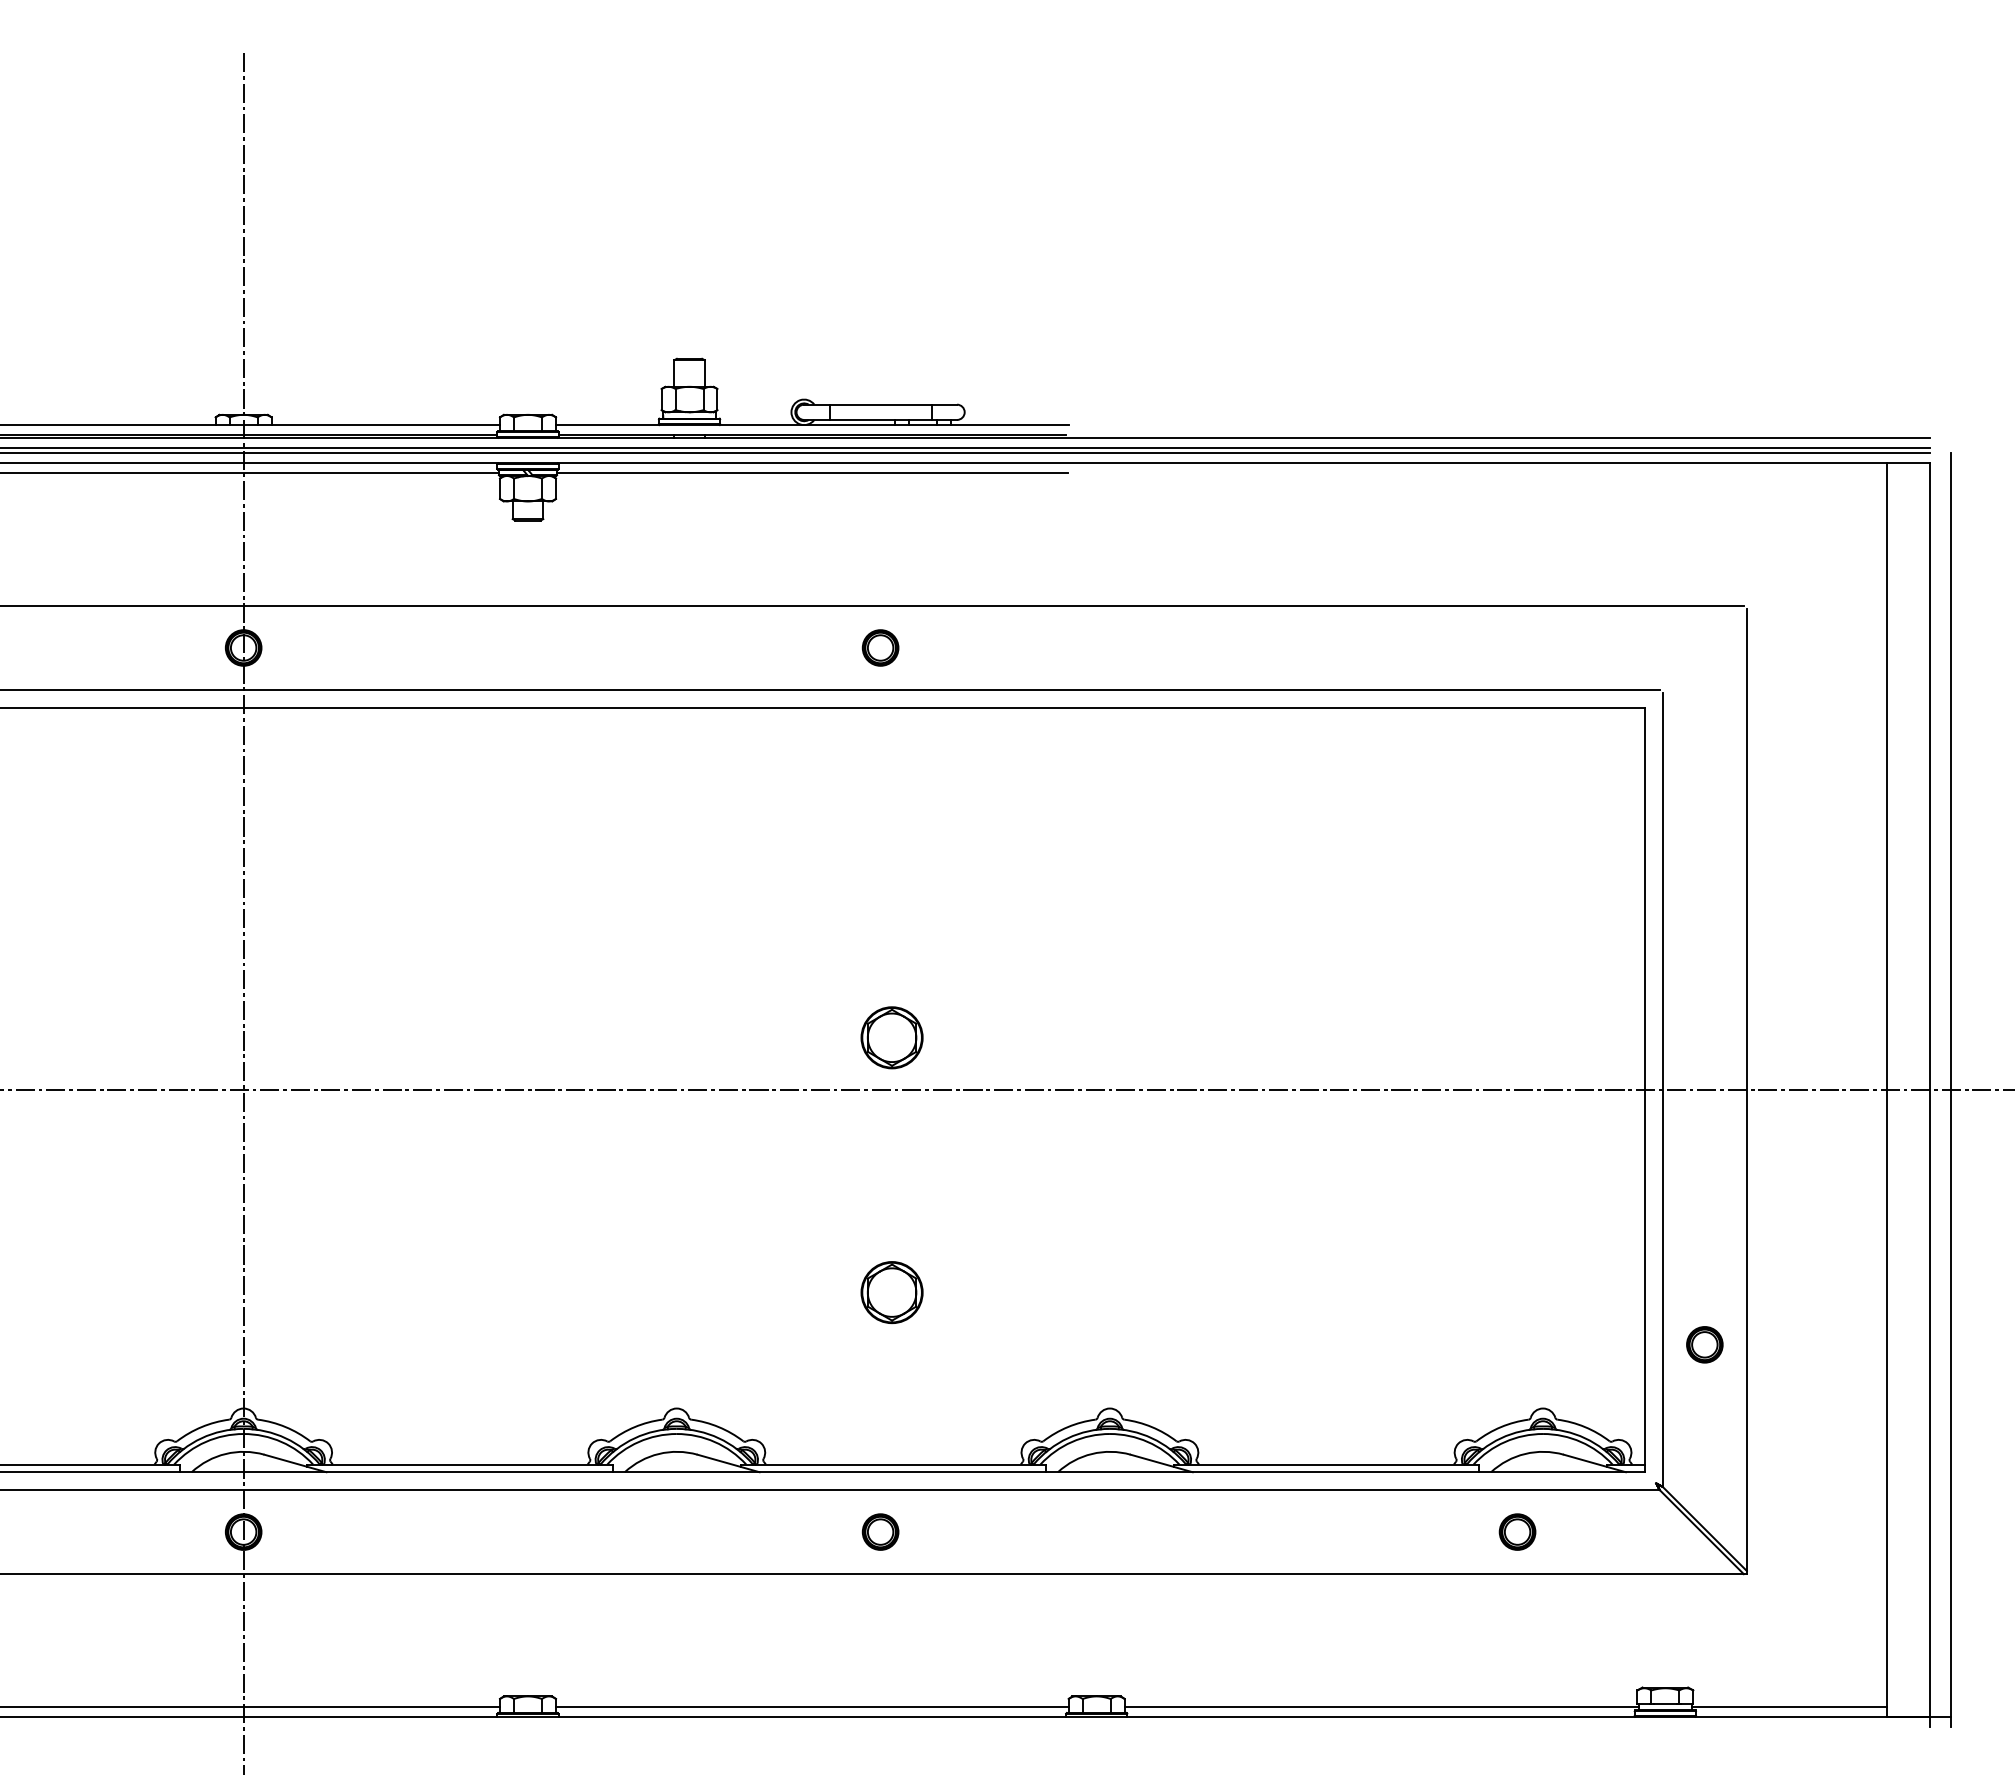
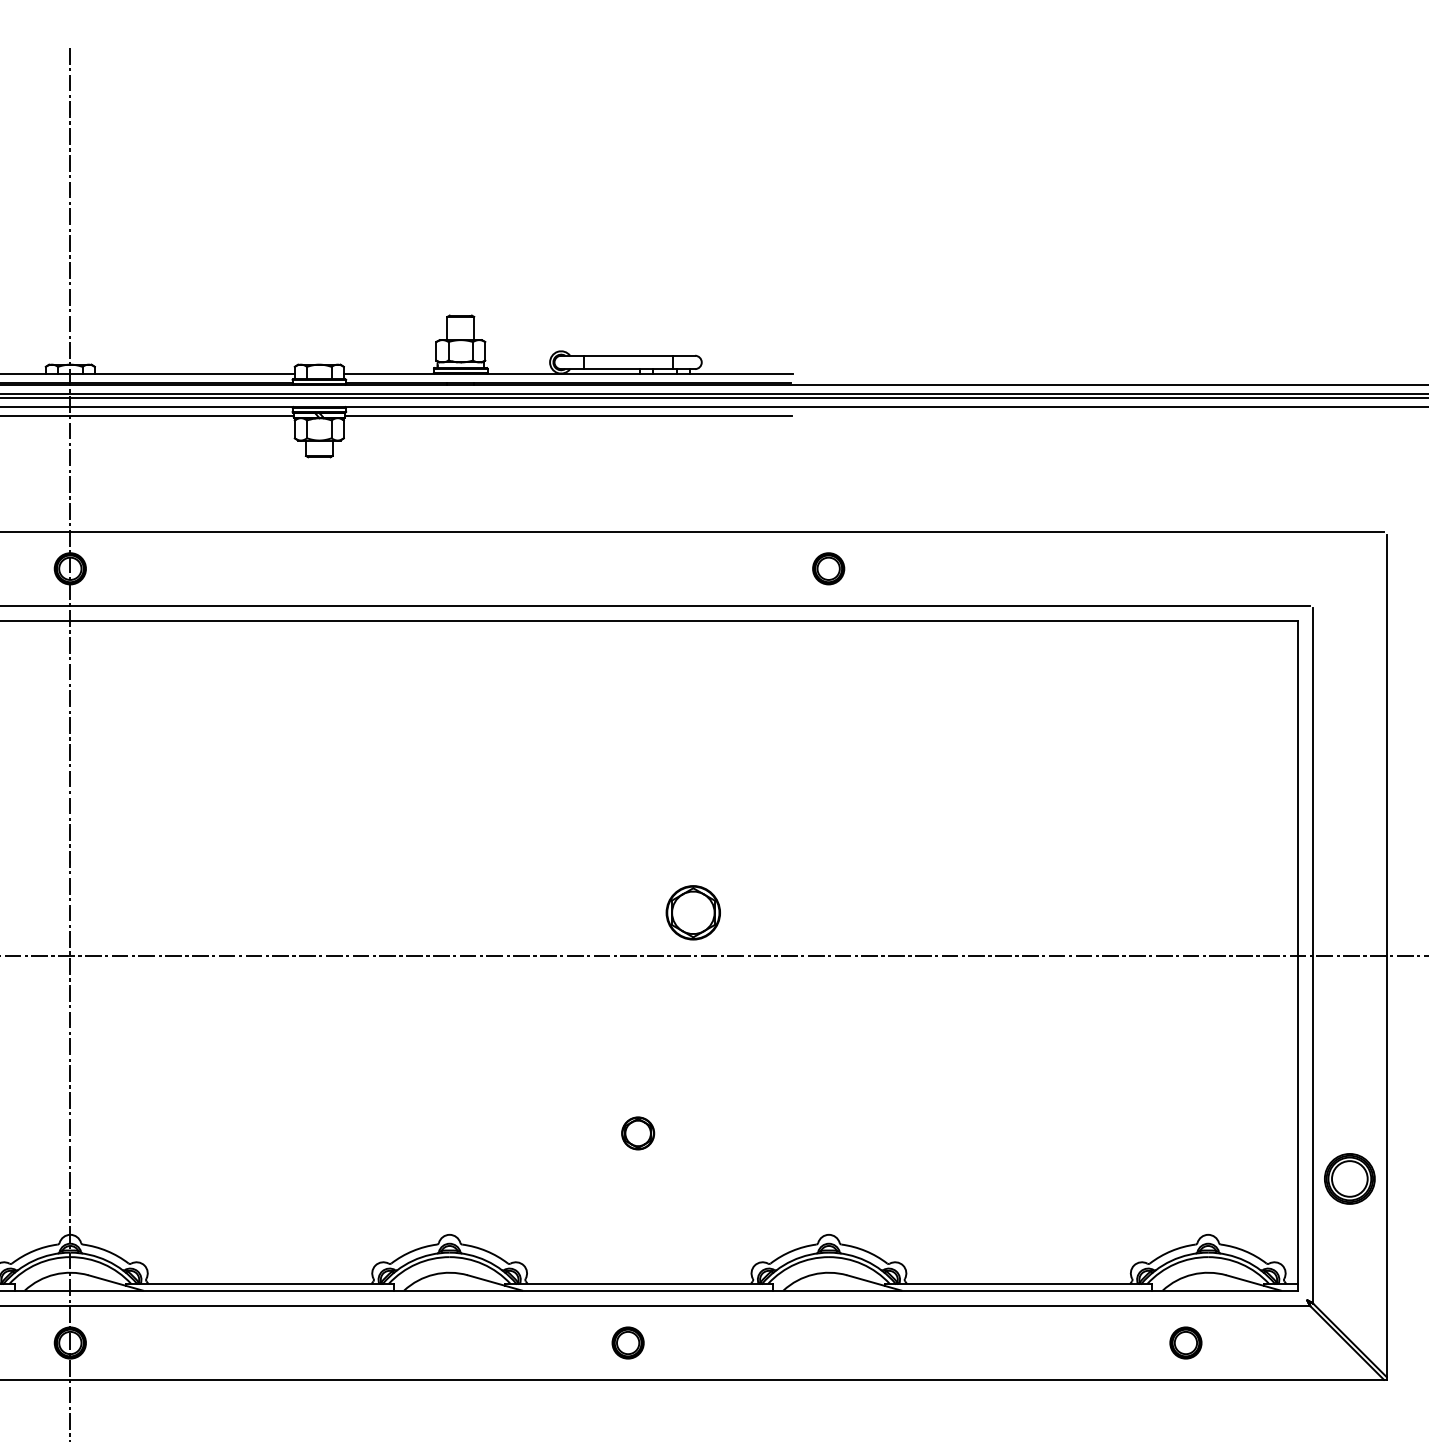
part: (880, 647) -> (828, 568), moved
part: (891, 1037) -> (692, 912), moved
part: (891, 1292) -> (637, 1133), size x0.6
part: (1704, 1344) -> (1349, 1178), size x1.6

